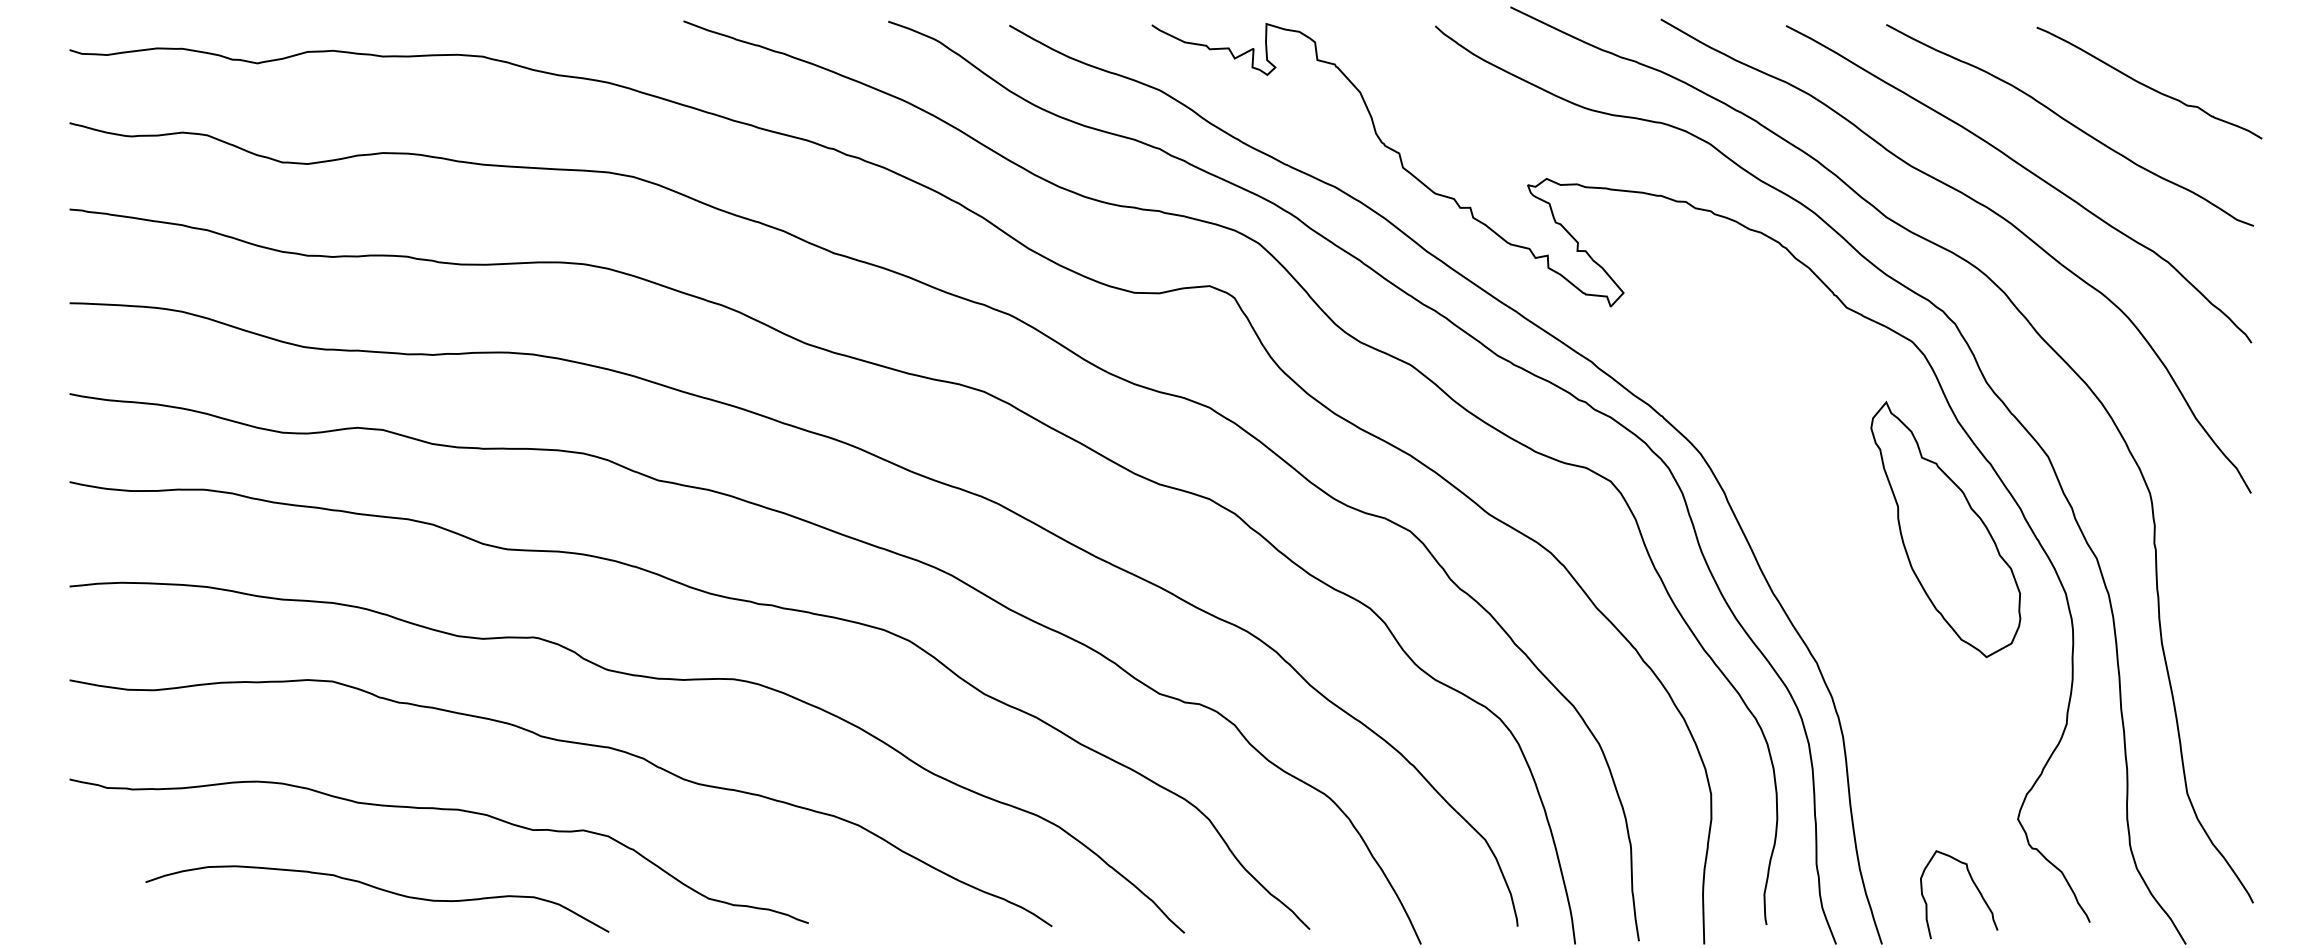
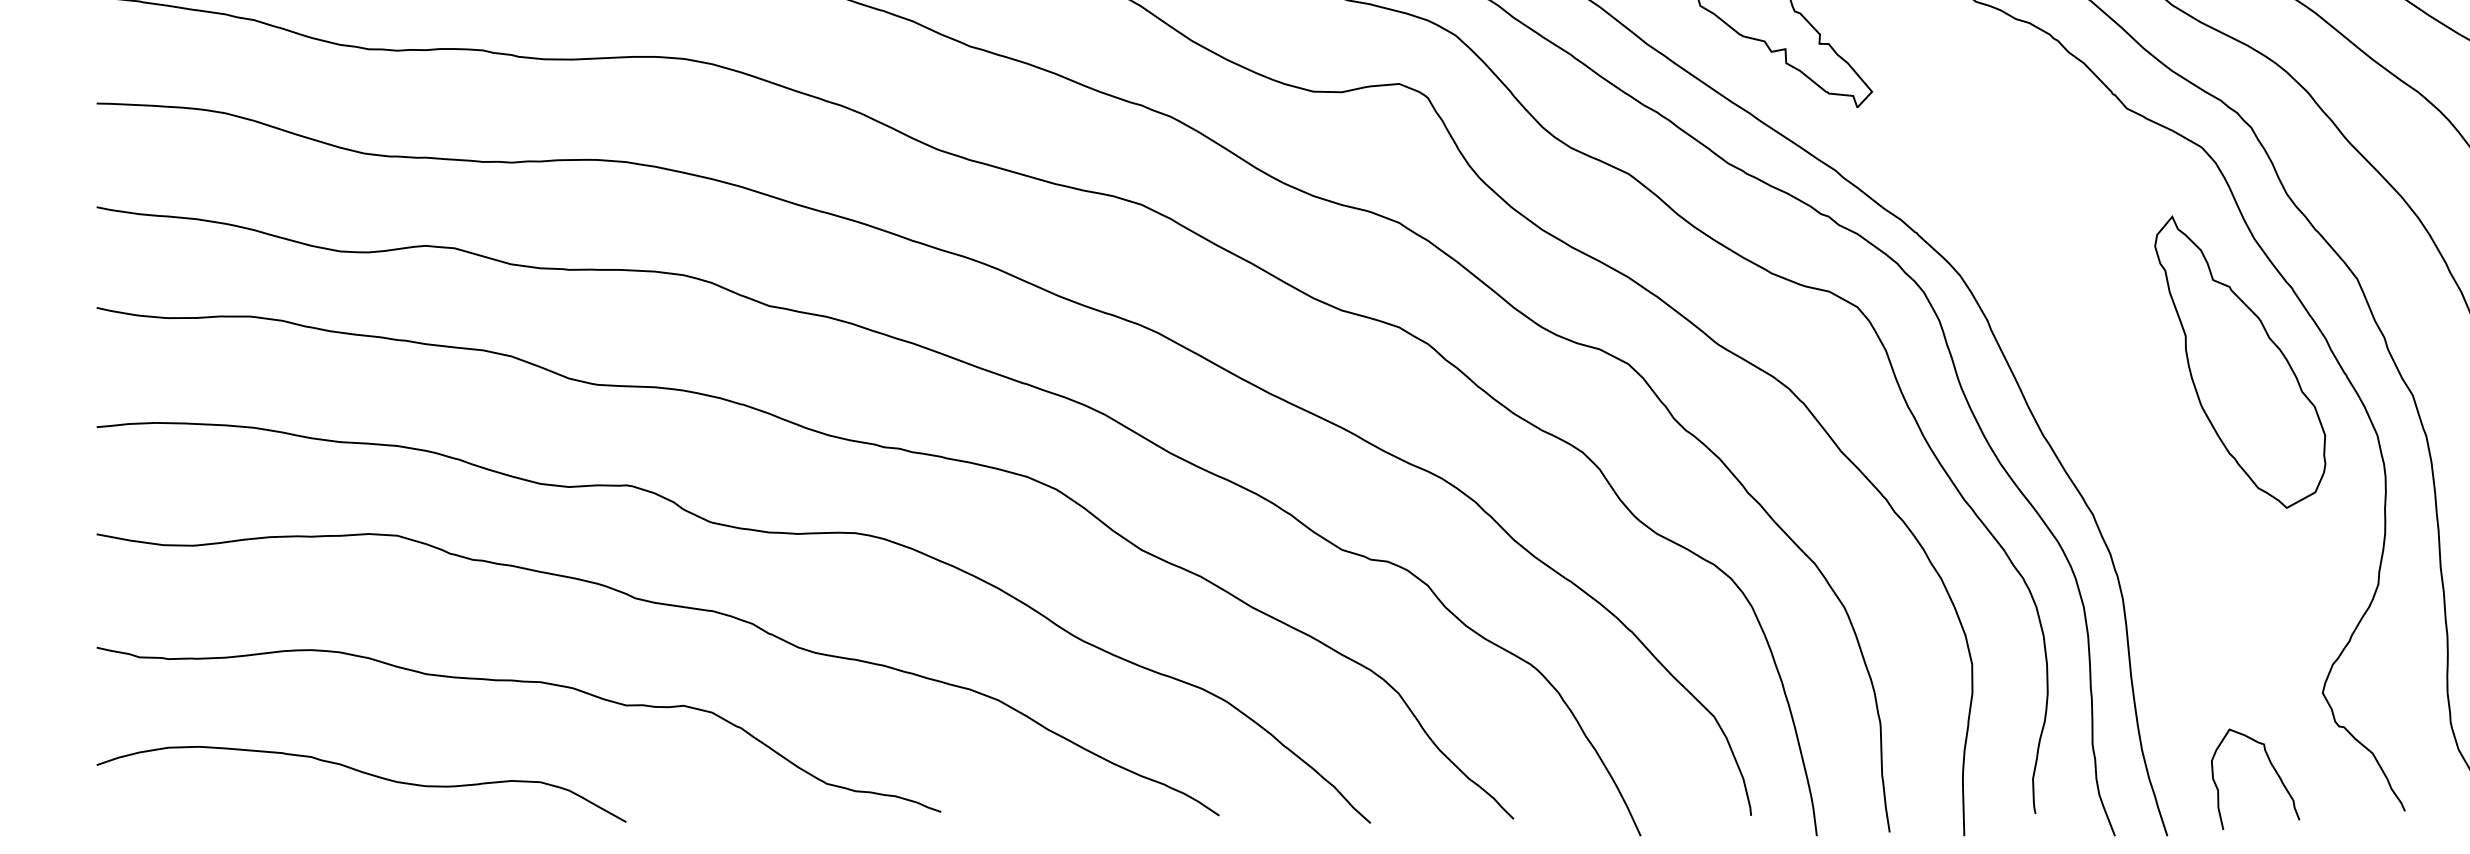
curve: (380, 890) -> (365, 774), moved

